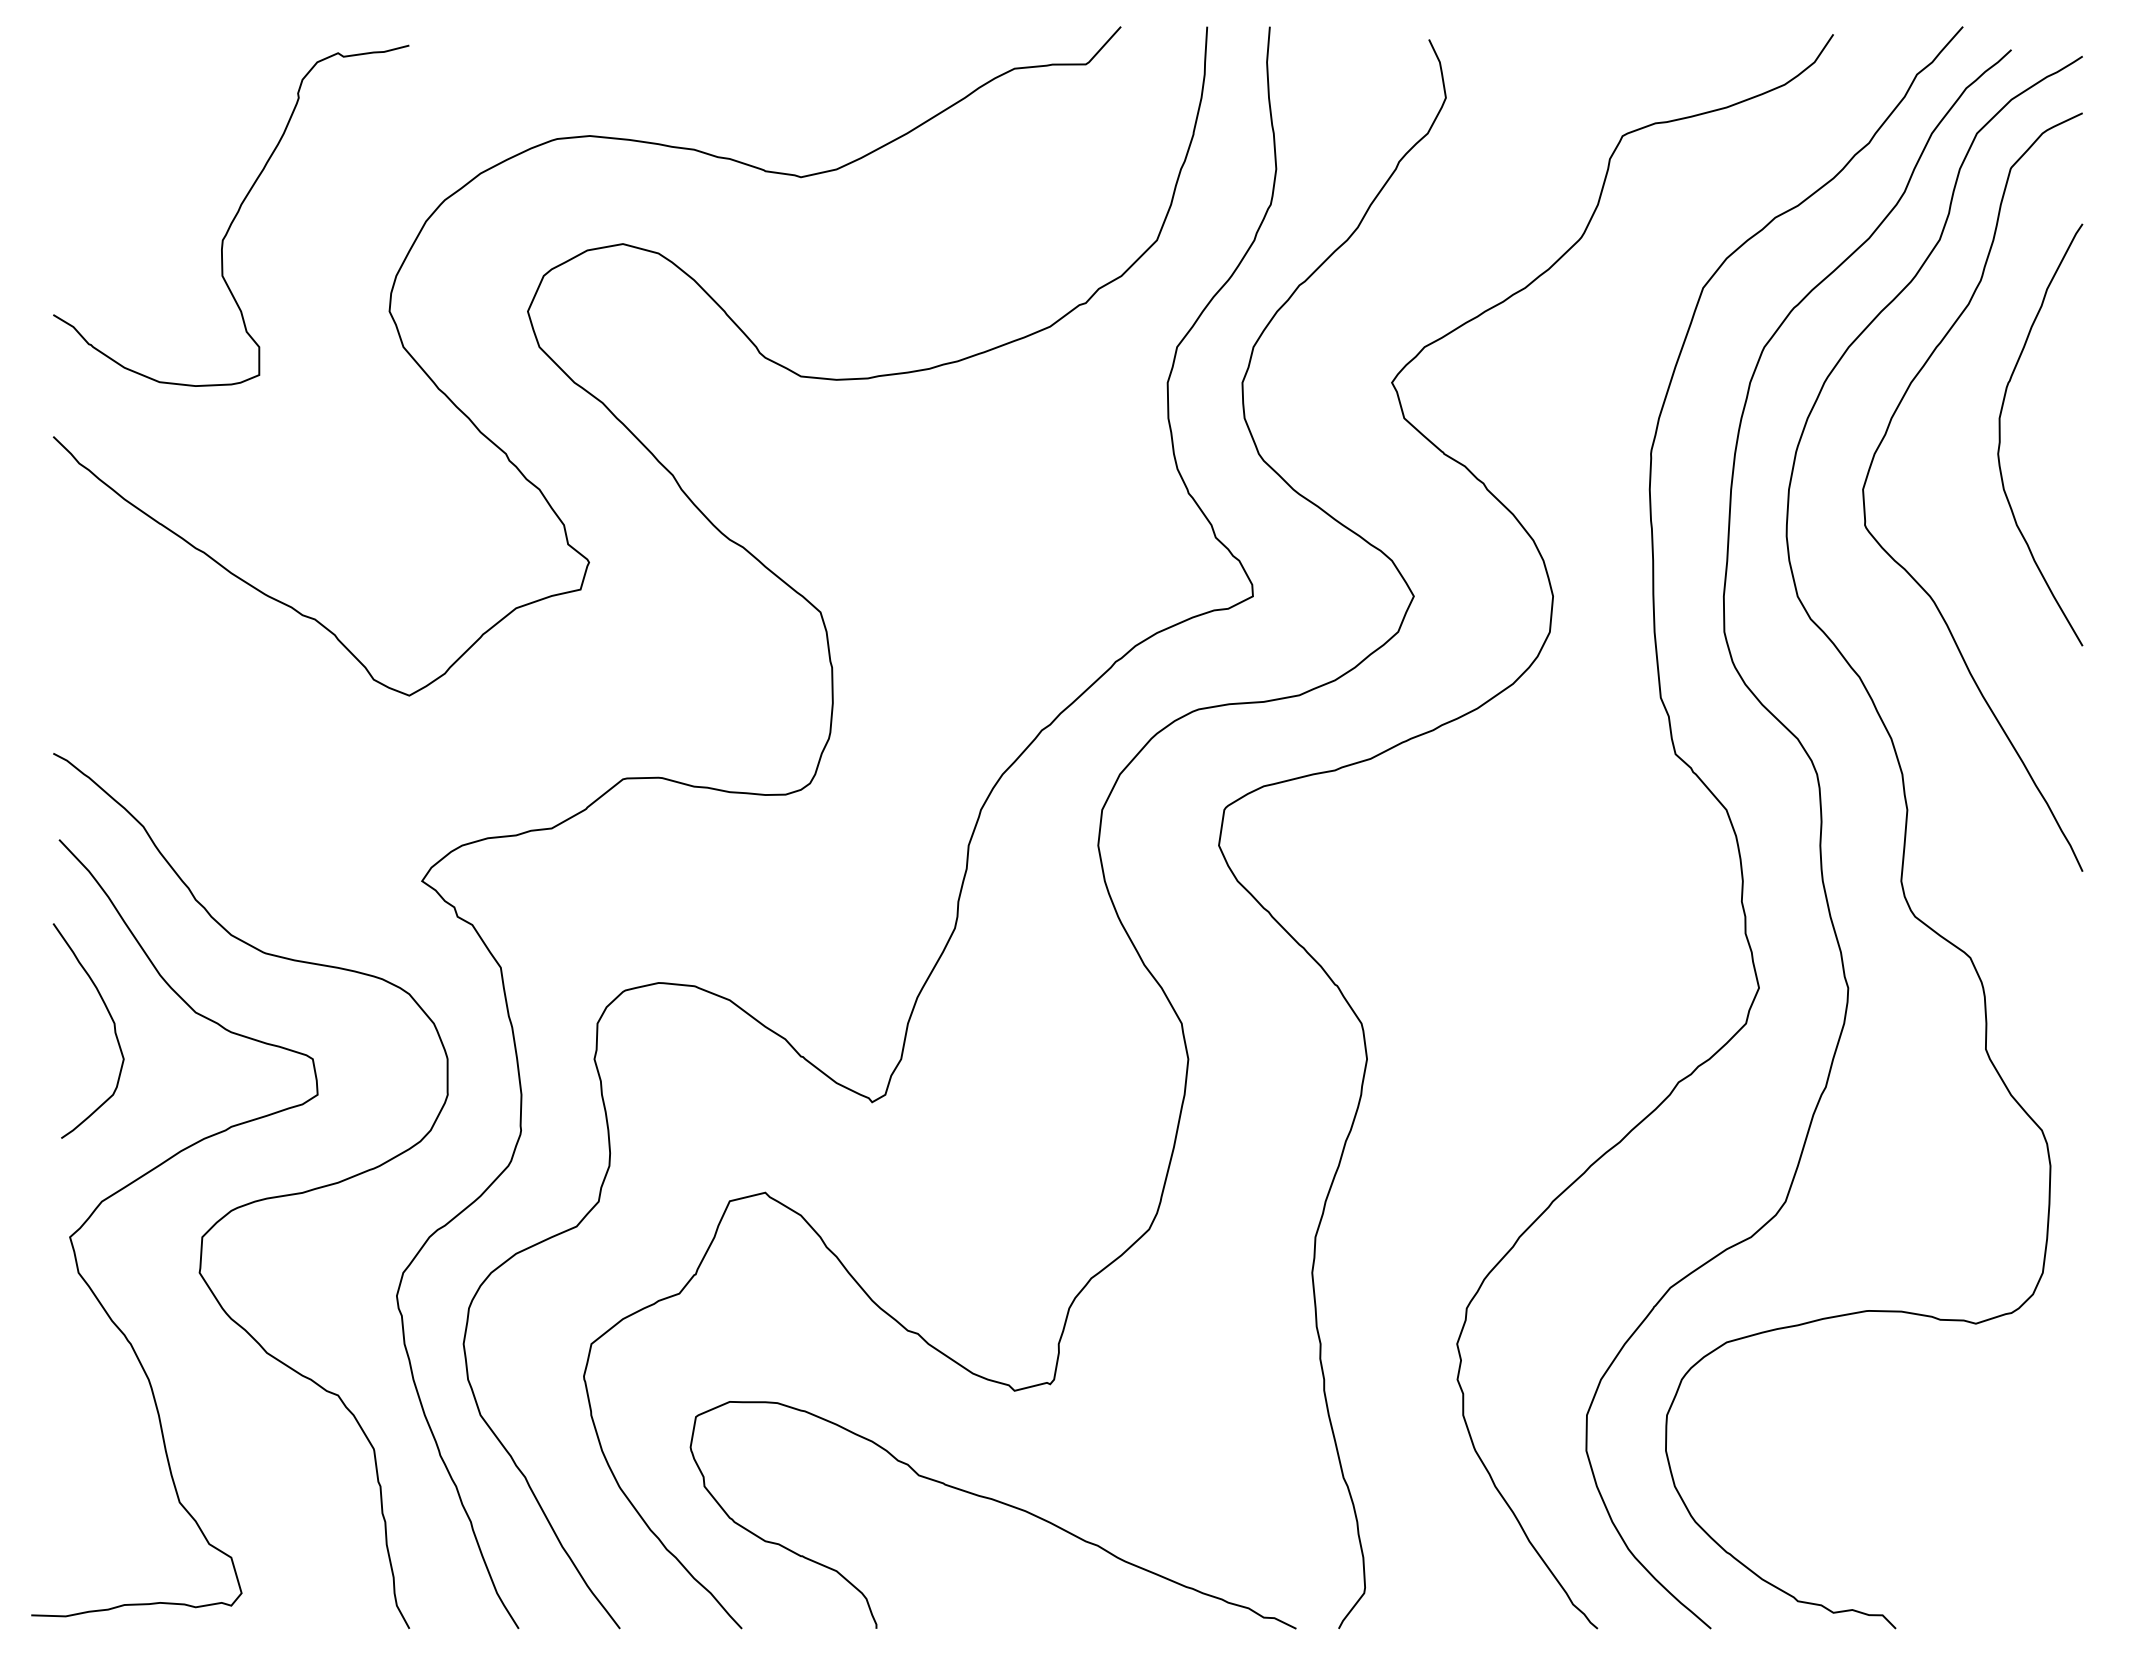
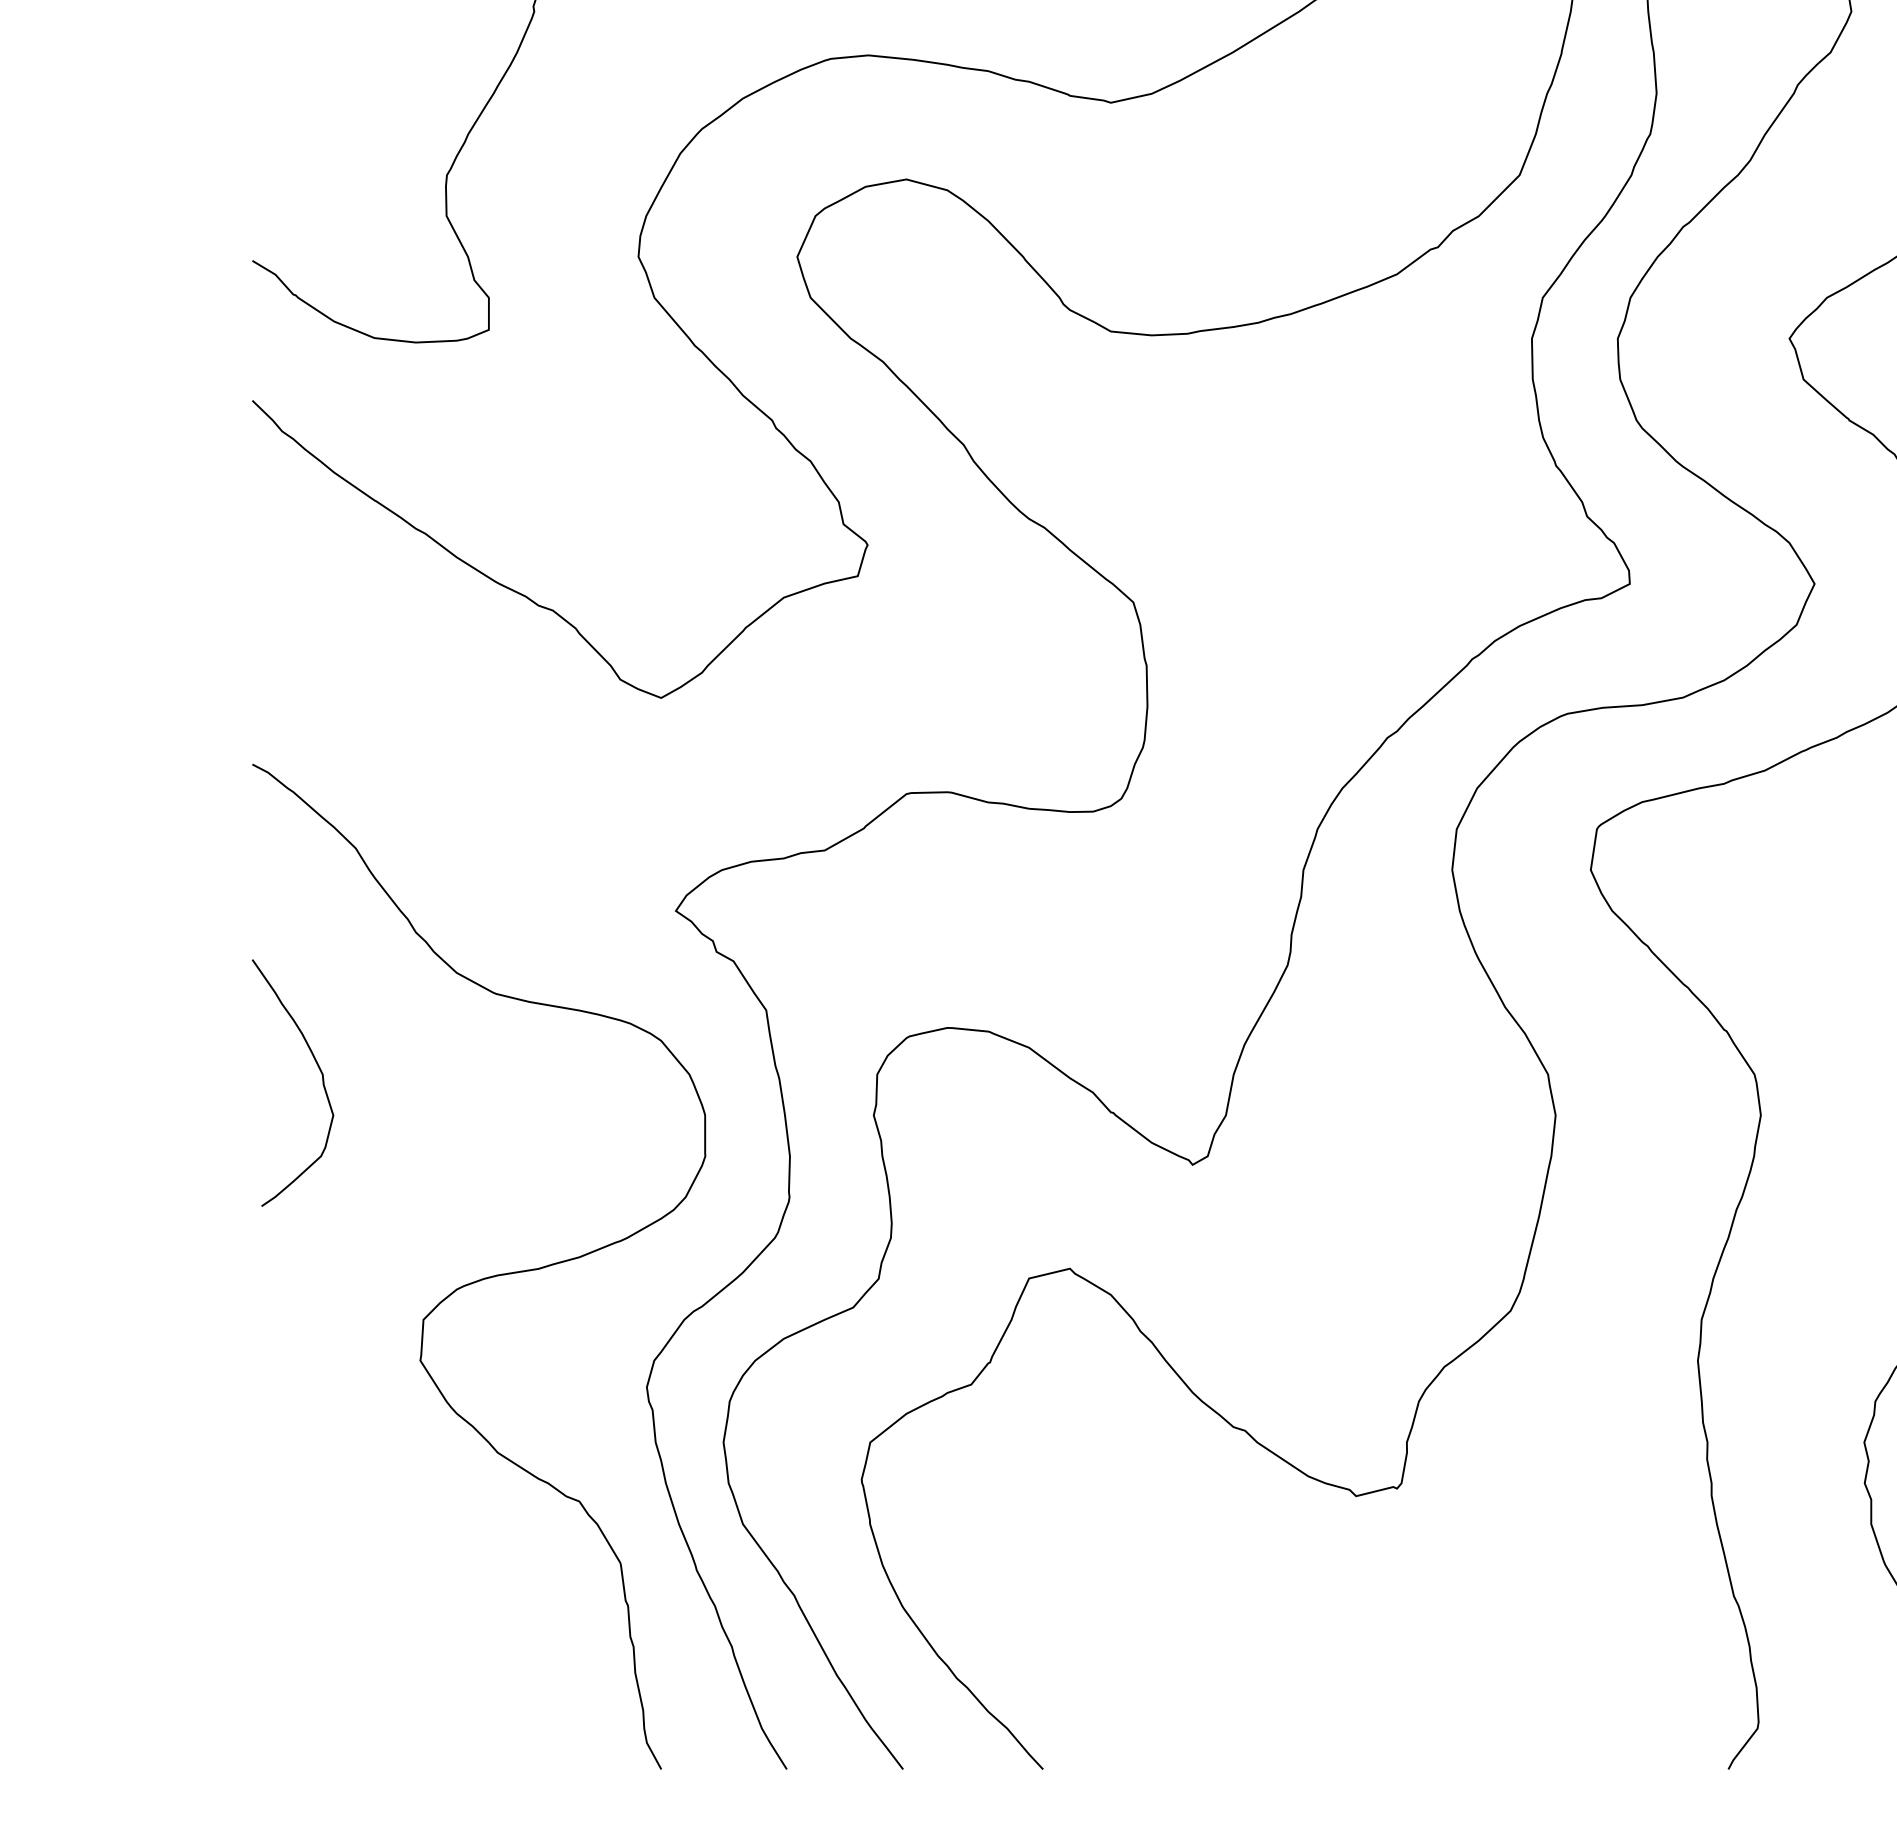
curve: (142, 1177) -> (354, 1251), removed
curve: (997, 1502) -> (1336, 1624), removed

